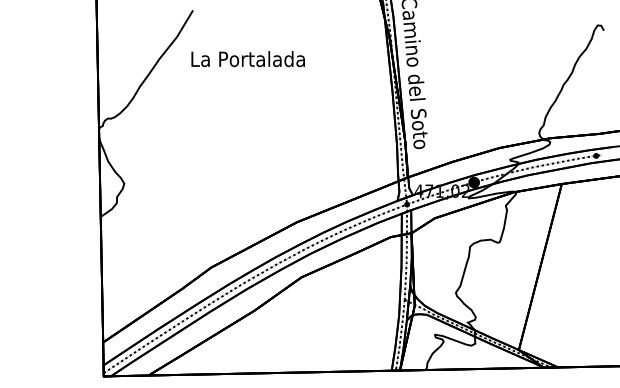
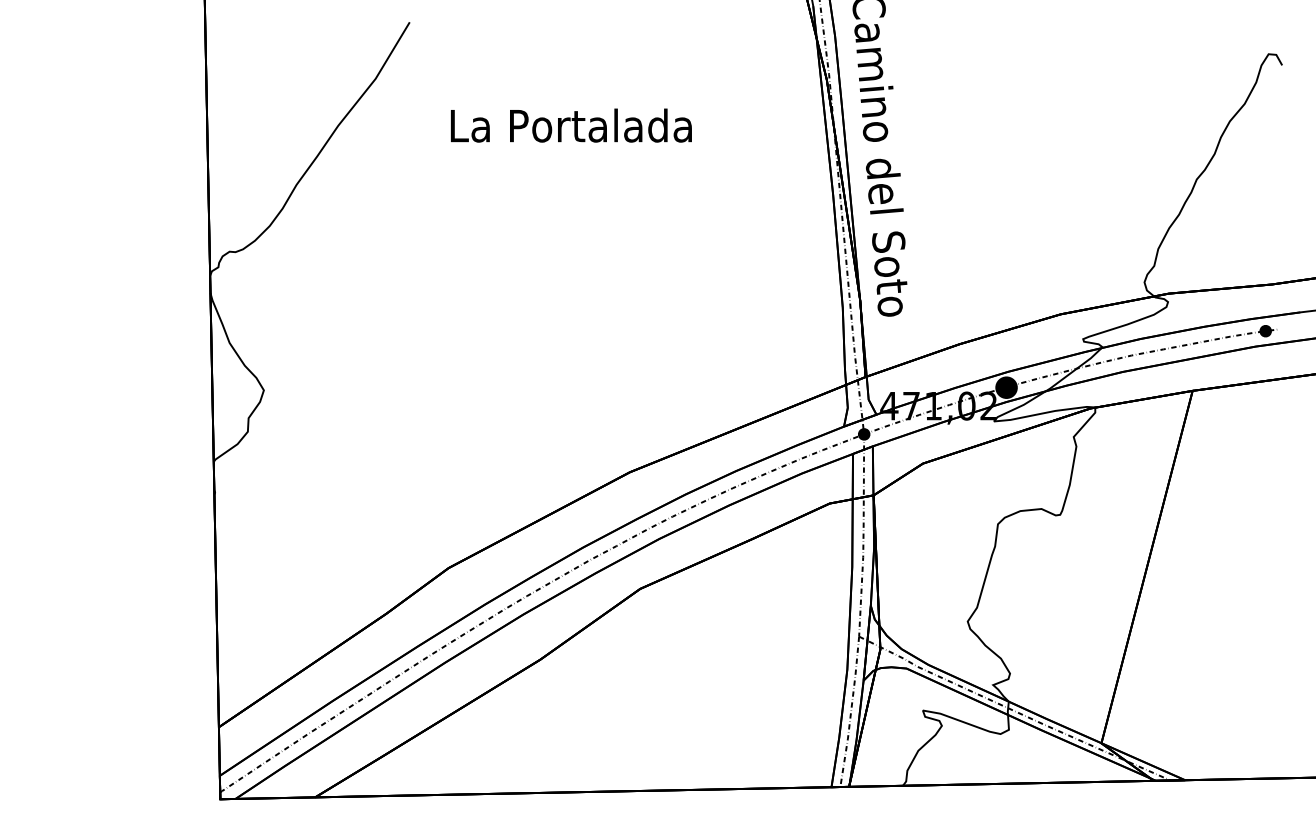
text: (247, 59) -> (569, 126), moved

